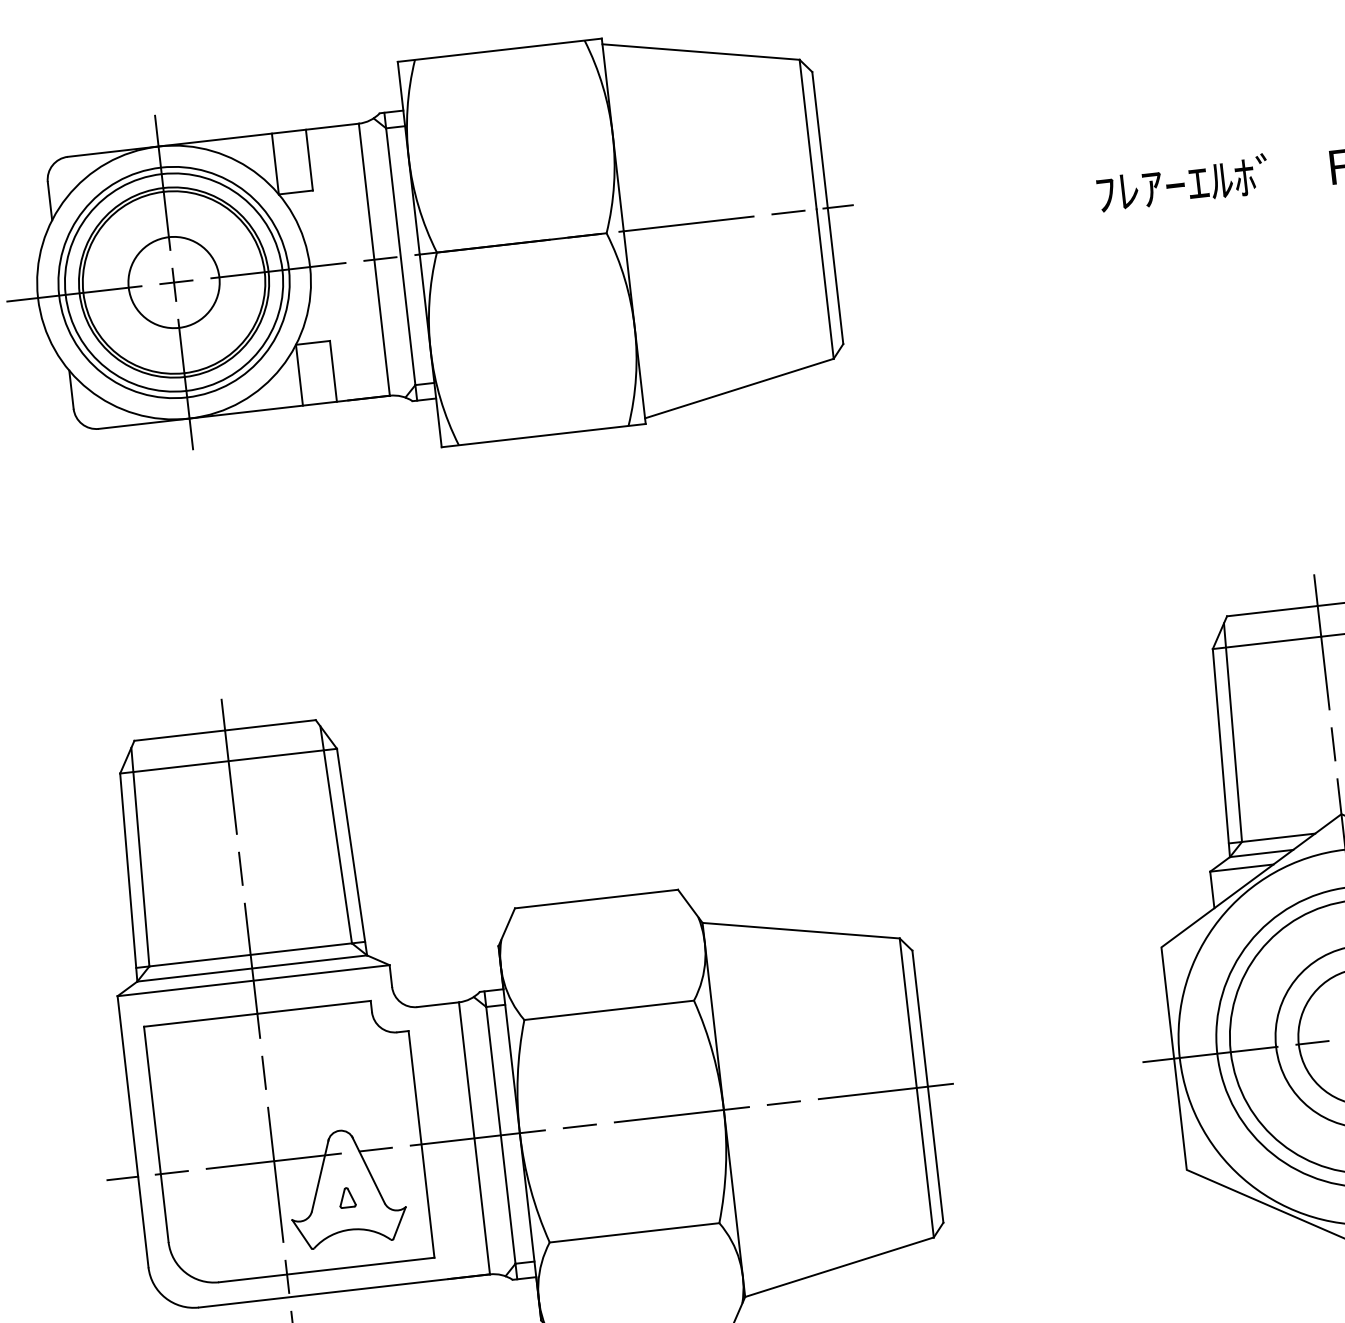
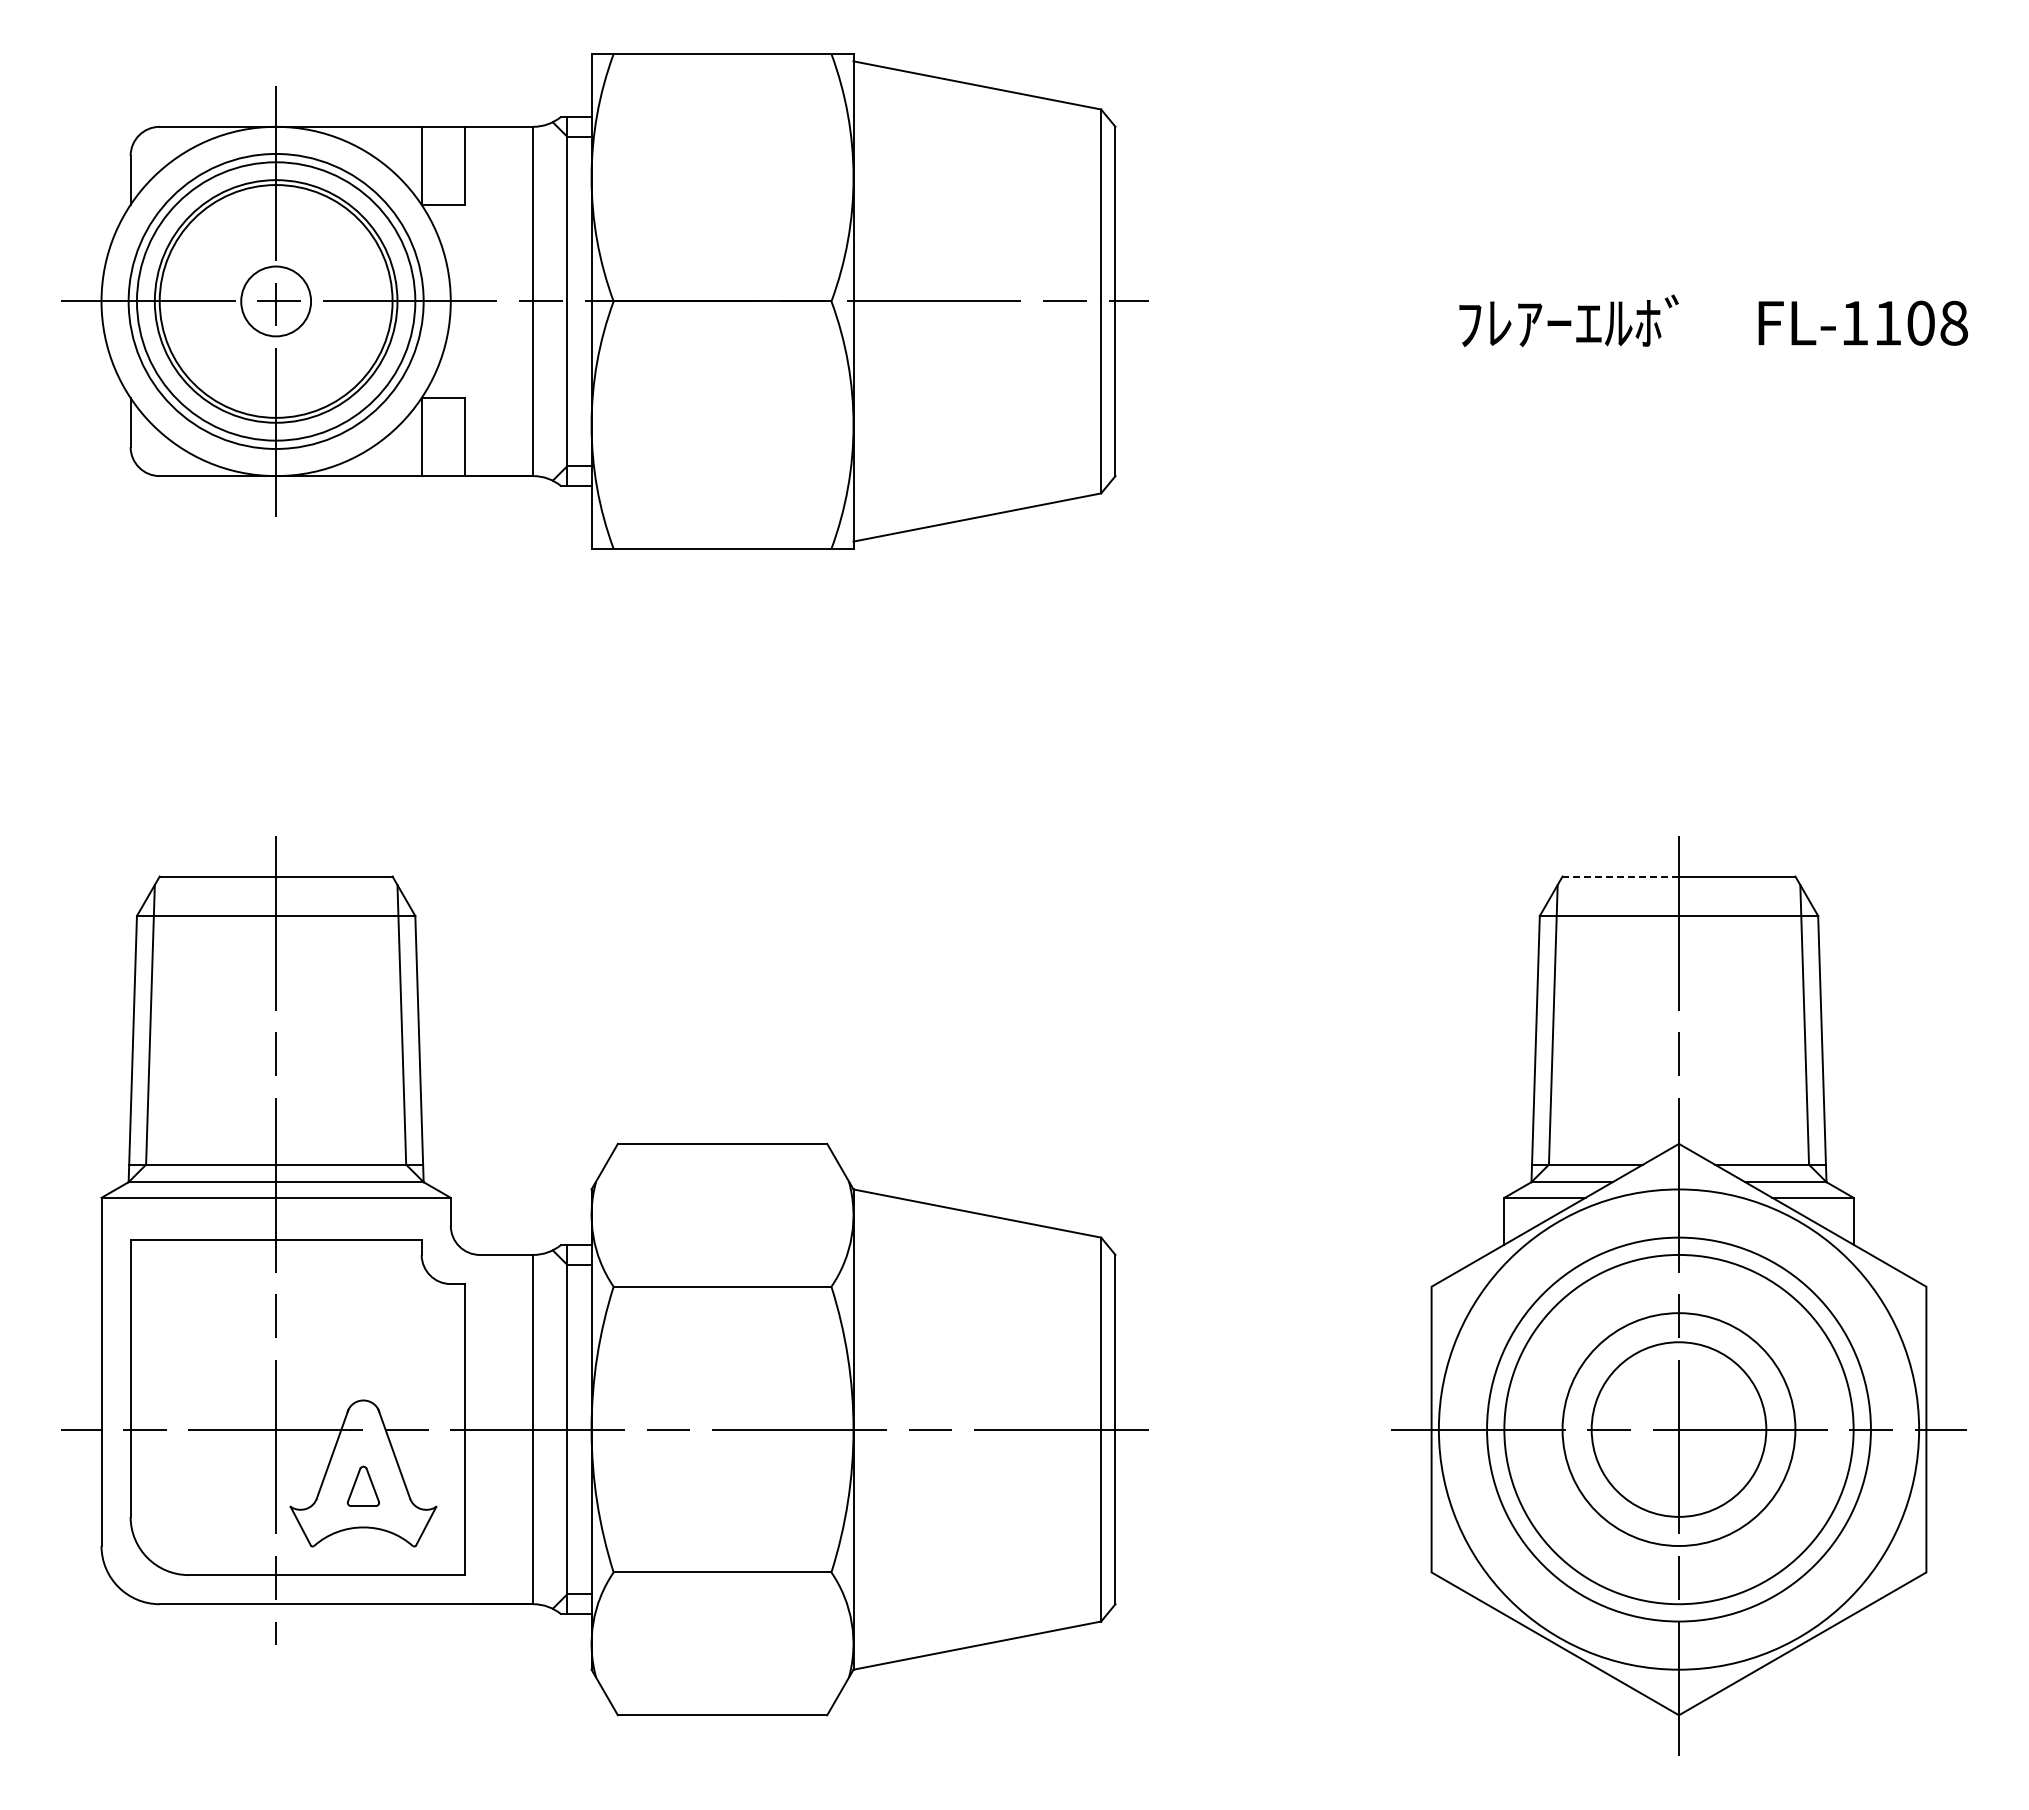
circle: (173, 282) -> (275, 301), size x0.6
line: (1272, 611) -> (1620, 876), solid -> dashed
part: (347, 1197) -> (363, 1486), size x1.6

